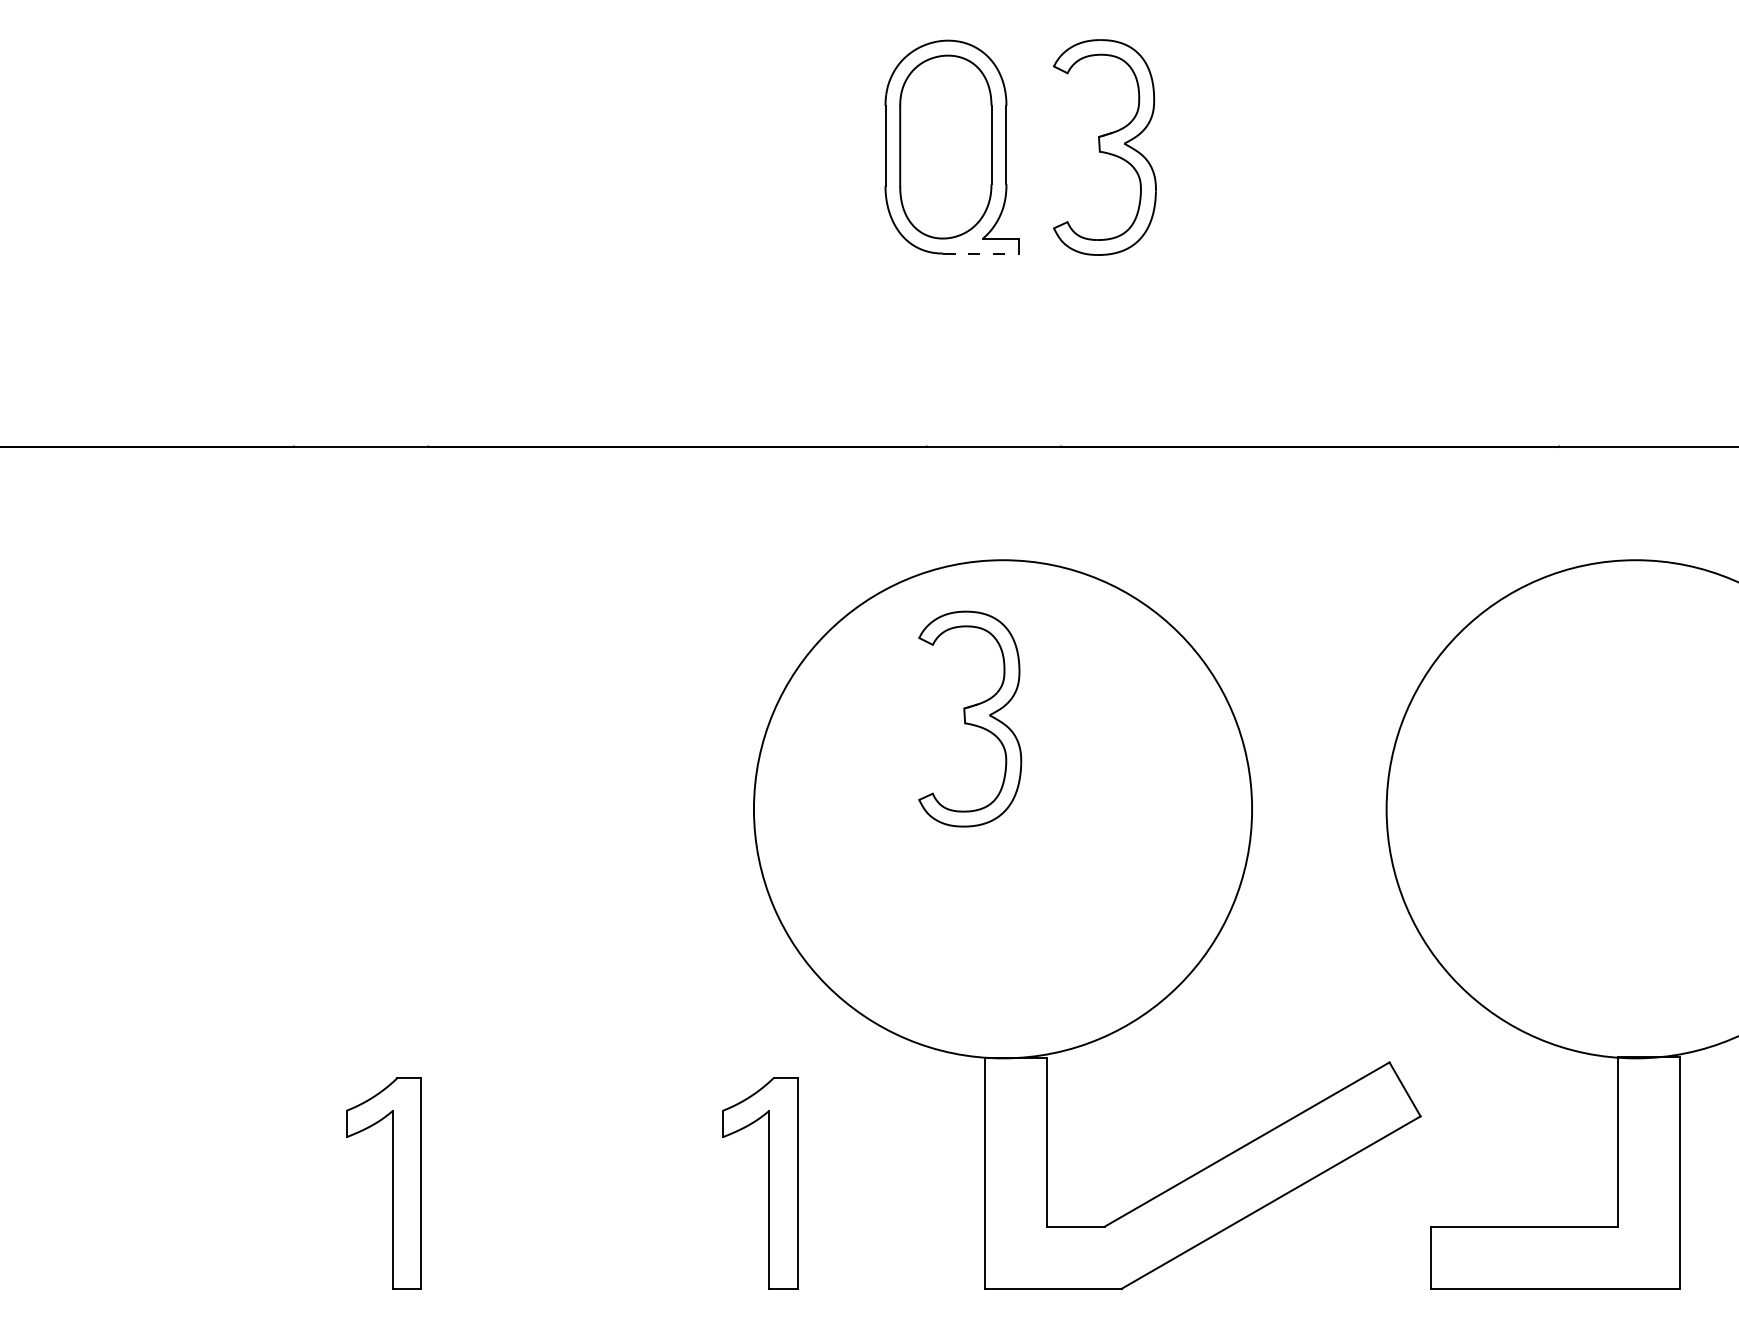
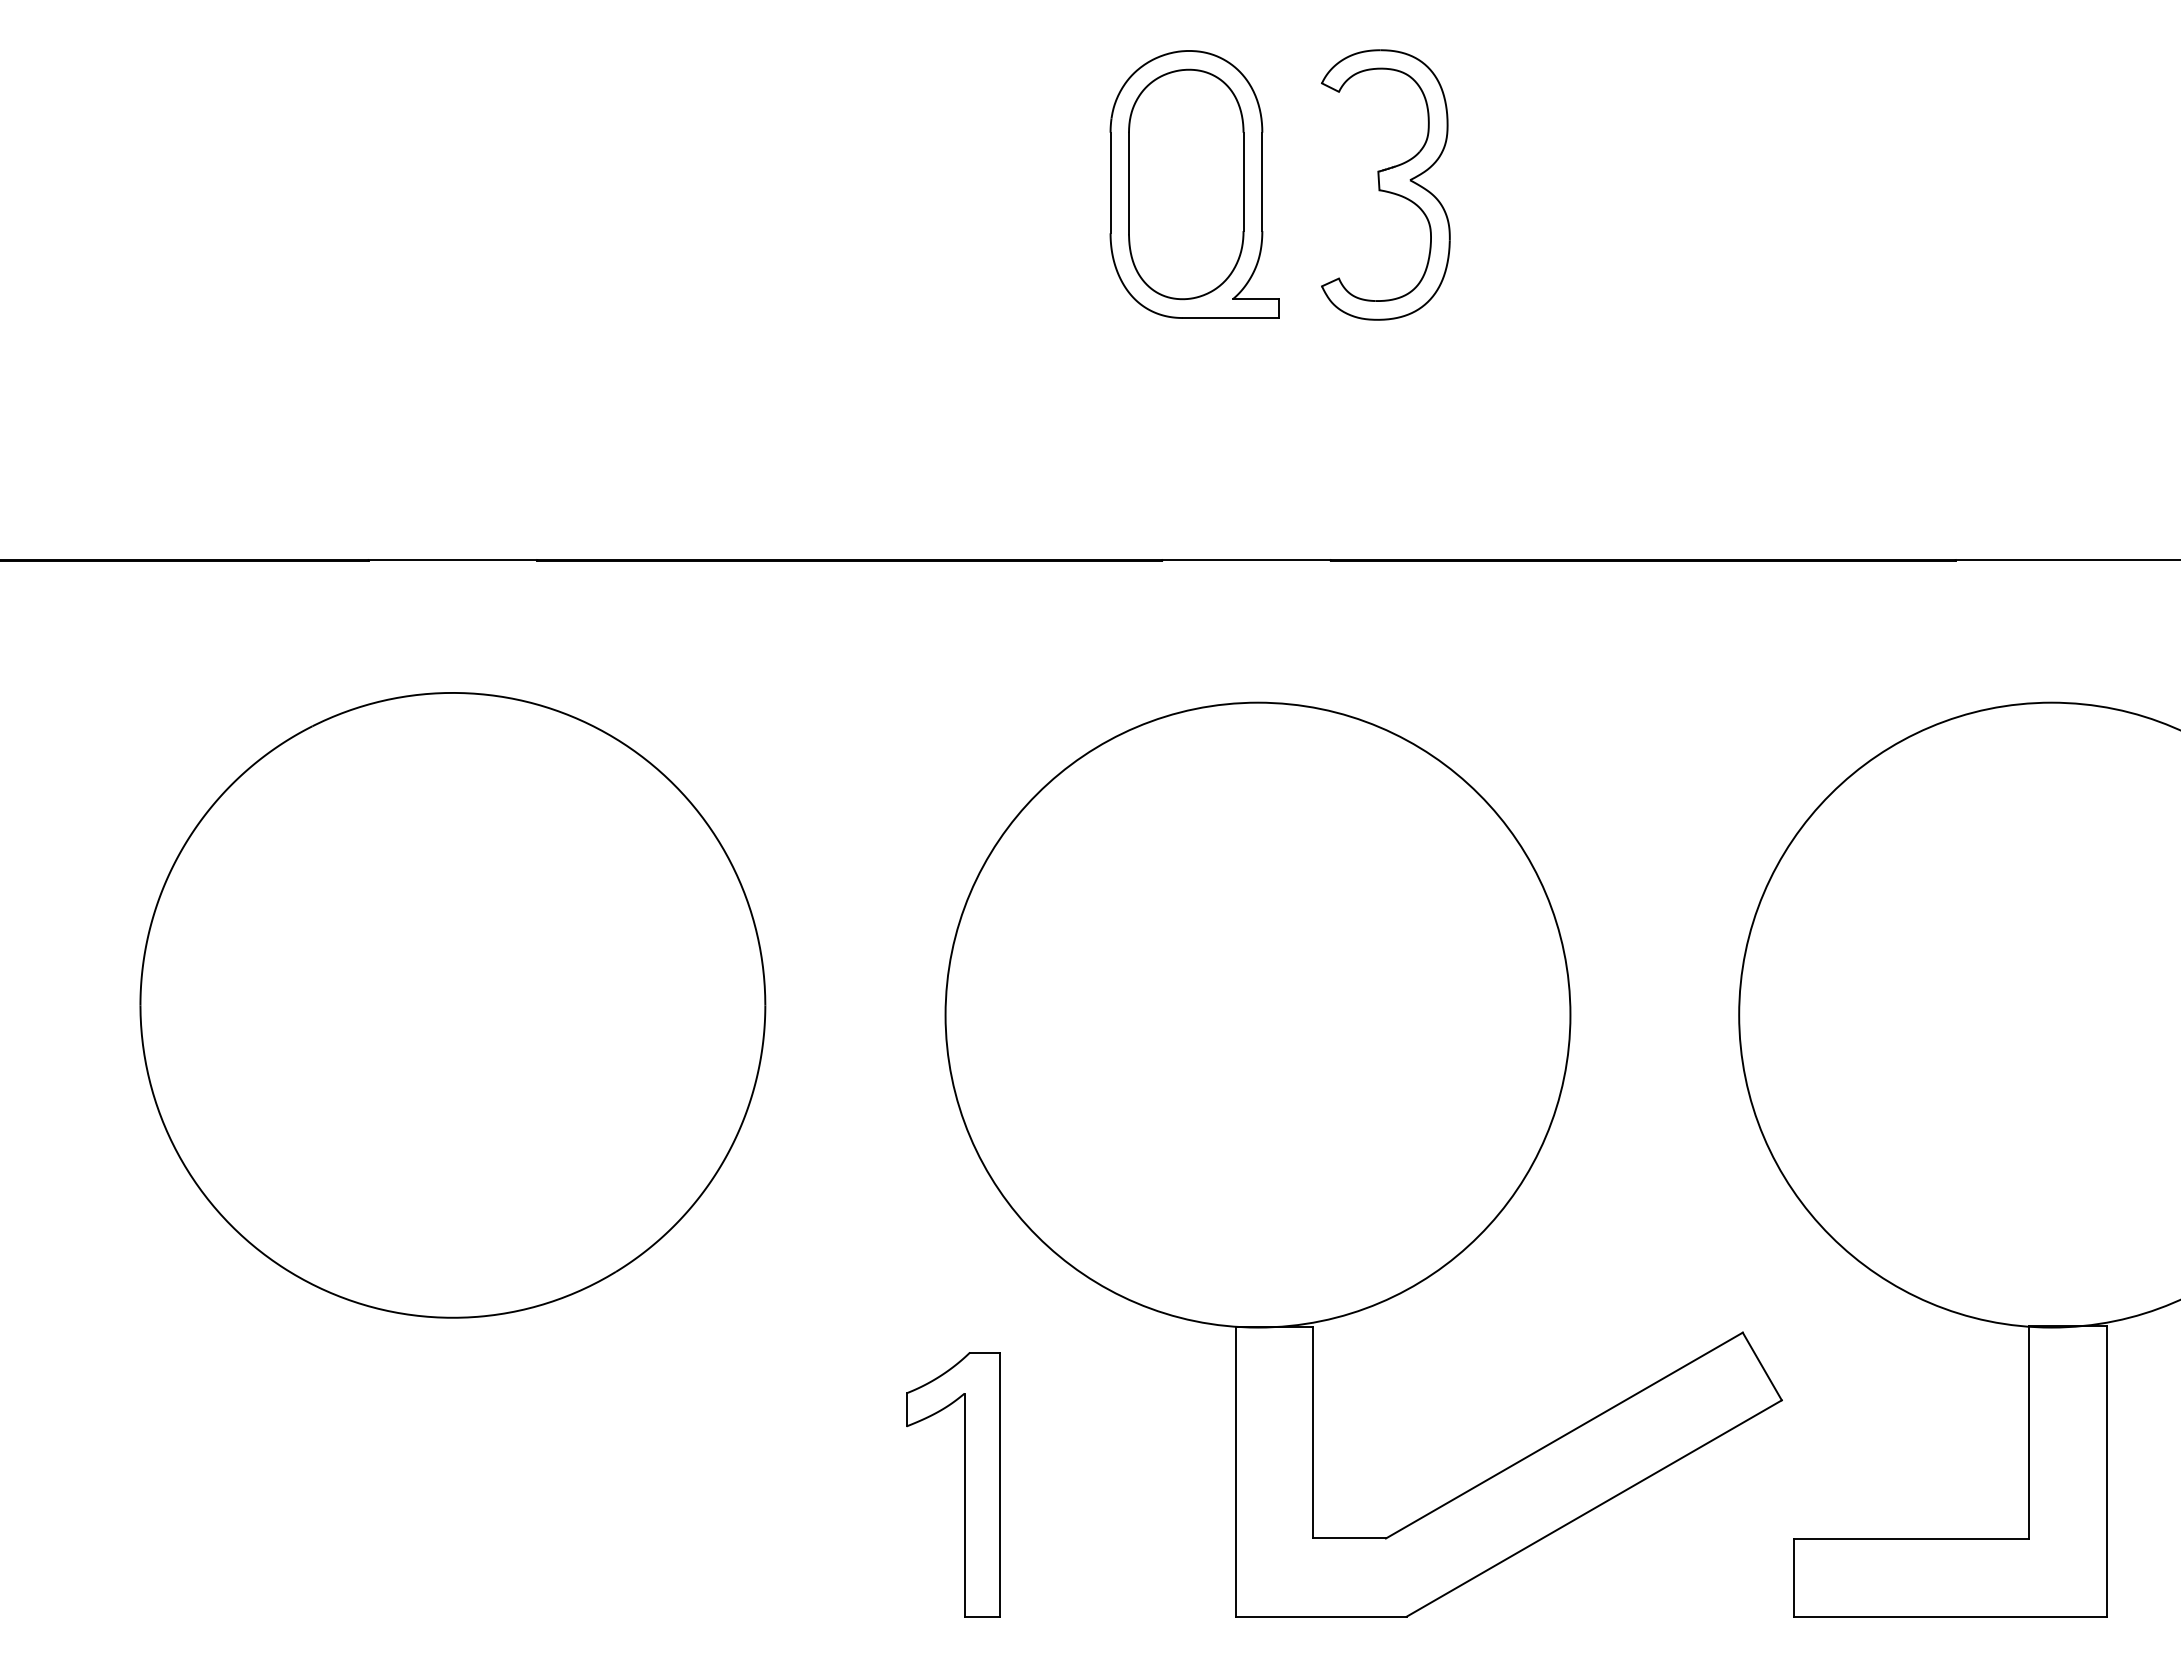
line: (981, 253) -> (1230, 318), dashed -> solid
part: (969, 718) -> (1216, 901), removed
part: (360, 801) -> (452, 1005), added
part: (392, 1183) -> (492, 1484), removed

